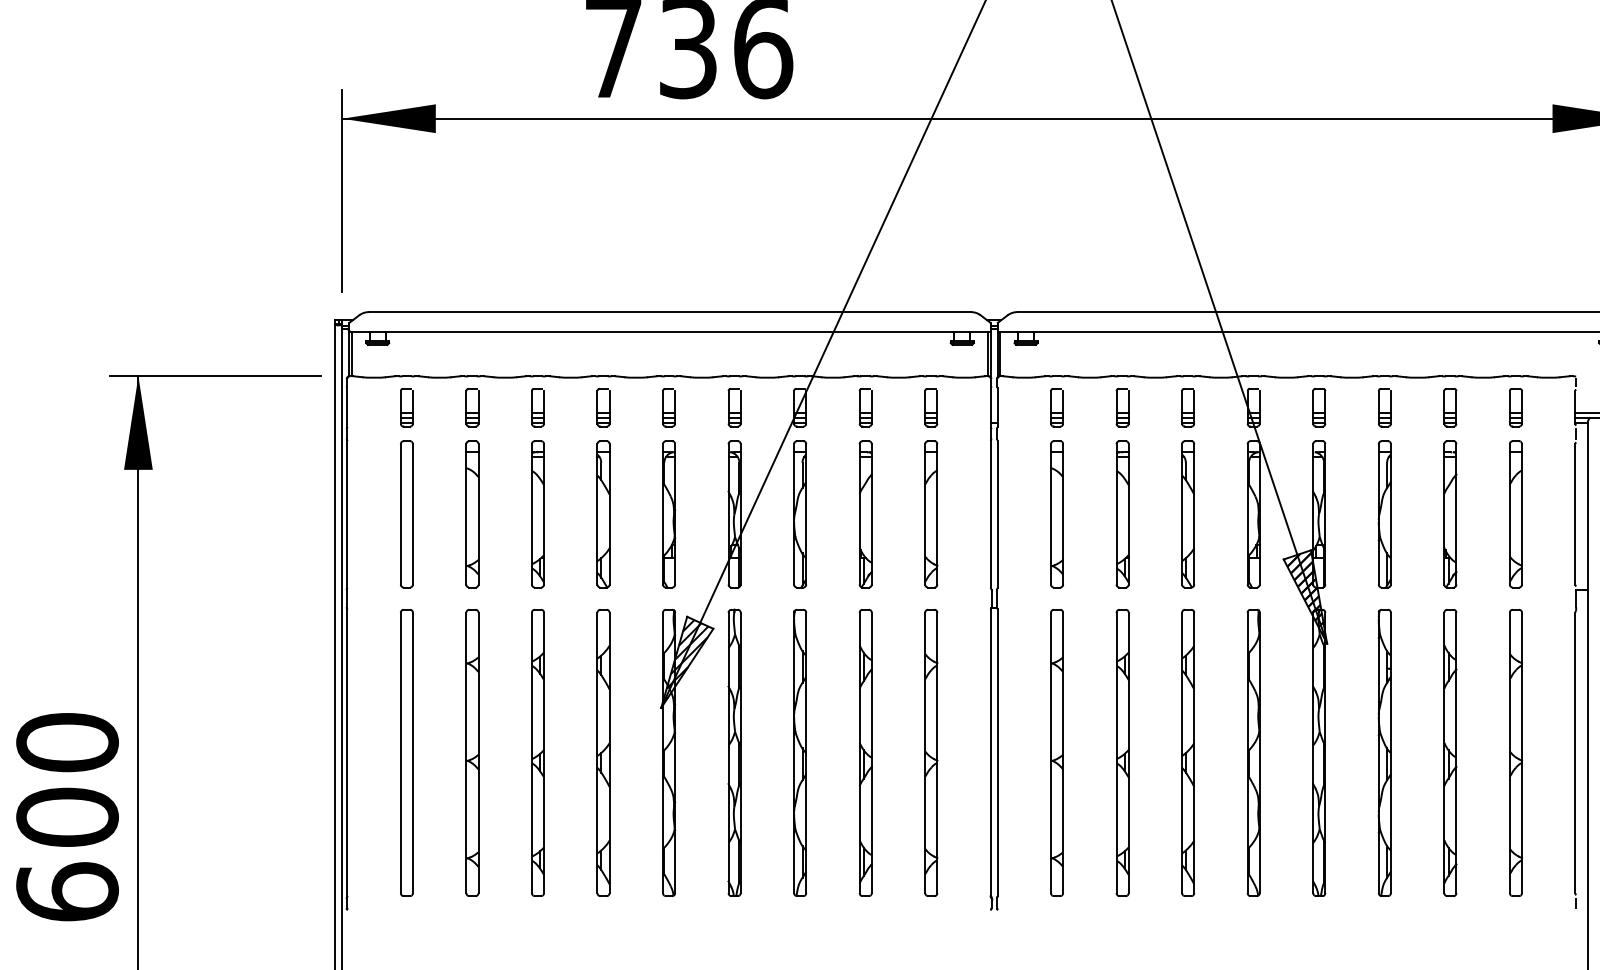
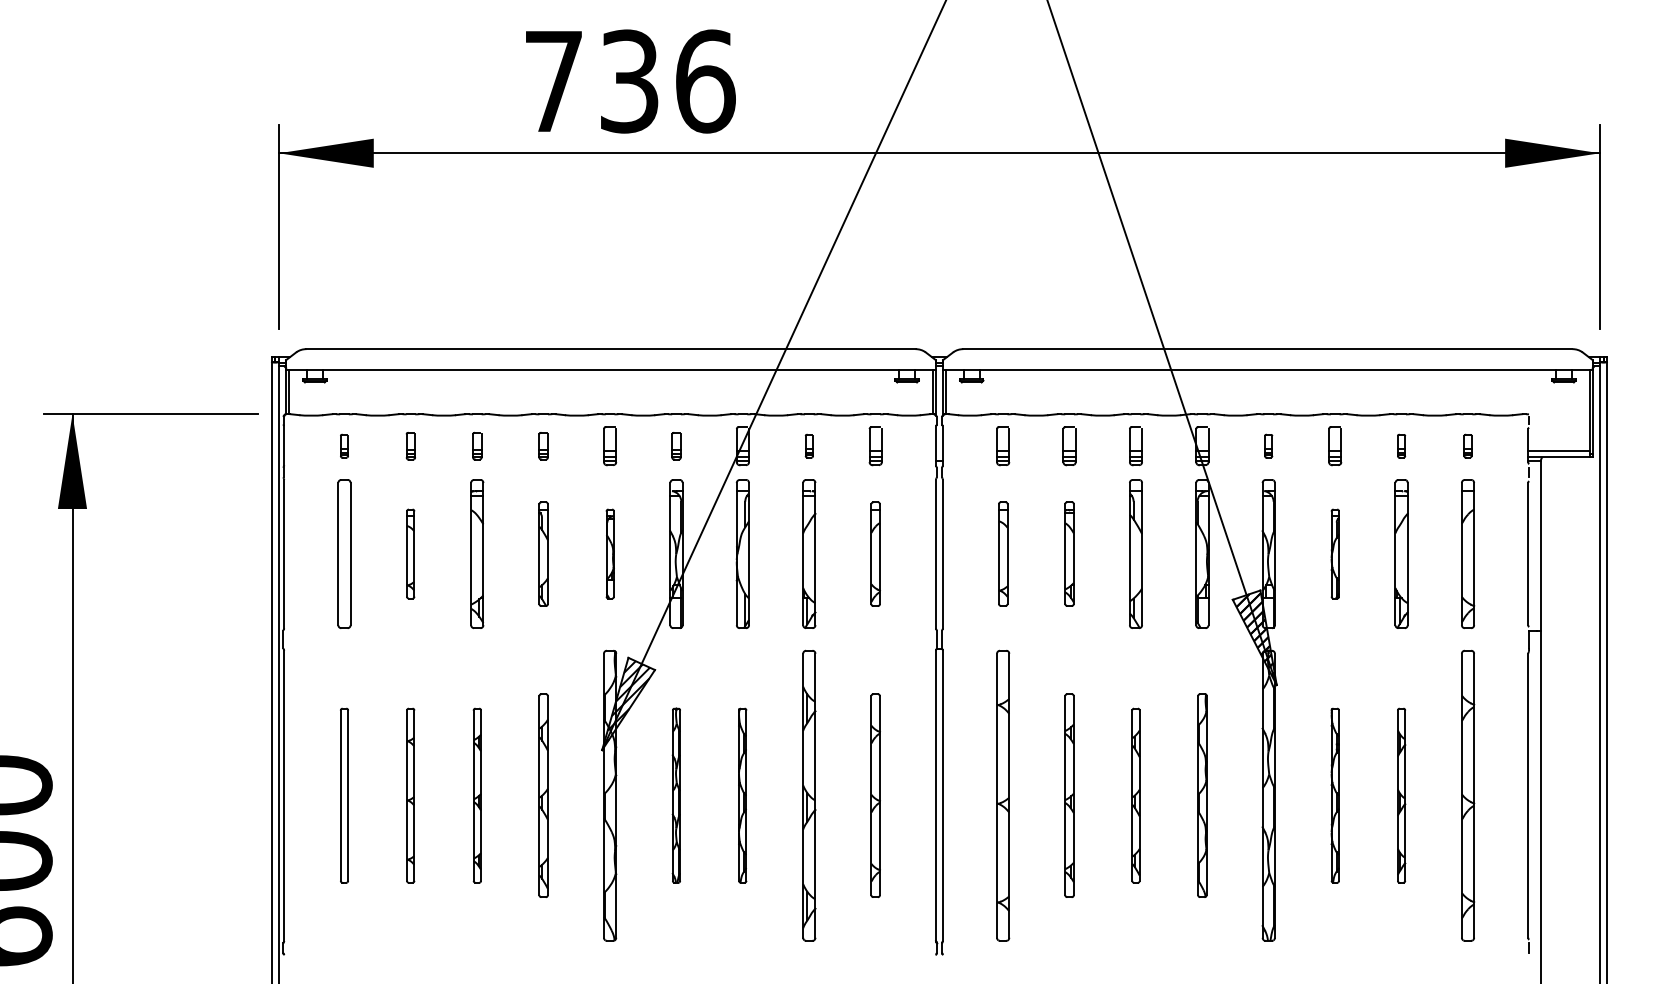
part: (406, 408) -> (344, 446), size x0.6
part: (472, 408) -> (410, 446), size x0.7
part: (538, 408) -> (477, 446), size x0.7
part: (603, 408) -> (543, 446), size x0.7
part: (734, 408) -> (676, 446), size x0.7
part: (865, 408) -> (809, 446), size x0.6
part: (1318, 408) -> (1268, 446), size x0.6
part: (1450, 408) -> (1401, 446), size x0.6
part: (1515, 408) -> (1467, 446), size x0.6
part: (472, 513) -> (410, 553), size x0.6
part: (669, 513) -> (610, 553), size x0.6
part: (1057, 513) -> (1003, 553), size x0.7
part: (1122, 513) -> (1069, 553), size x0.7
part: (1385, 513) -> (1335, 553), size x0.6
part: (603, 514) -> (543, 554), size x0.7
part: (931, 514) -> (875, 554), size x0.7
part: (406, 752) -> (344, 795), size x0.6
part: (472, 752) -> (410, 795), size x0.6
part: (538, 752) -> (477, 795), size x0.6
part: (603, 752) -> (543, 795), size x0.7
part: (734, 752) -> (676, 795), size x0.6
part: (799, 752) -> (742, 795), size x0.6
part: (931, 752) -> (875, 795), size x0.7
part: (1122, 752) -> (1069, 795), size x0.7
part: (1187, 752) -> (1135, 795), size x0.6
part: (1253, 752) -> (1202, 795), size x0.7
part: (1385, 752) -> (1335, 795), size x0.6
part: (1450, 752) -> (1401, 795), size x0.6

